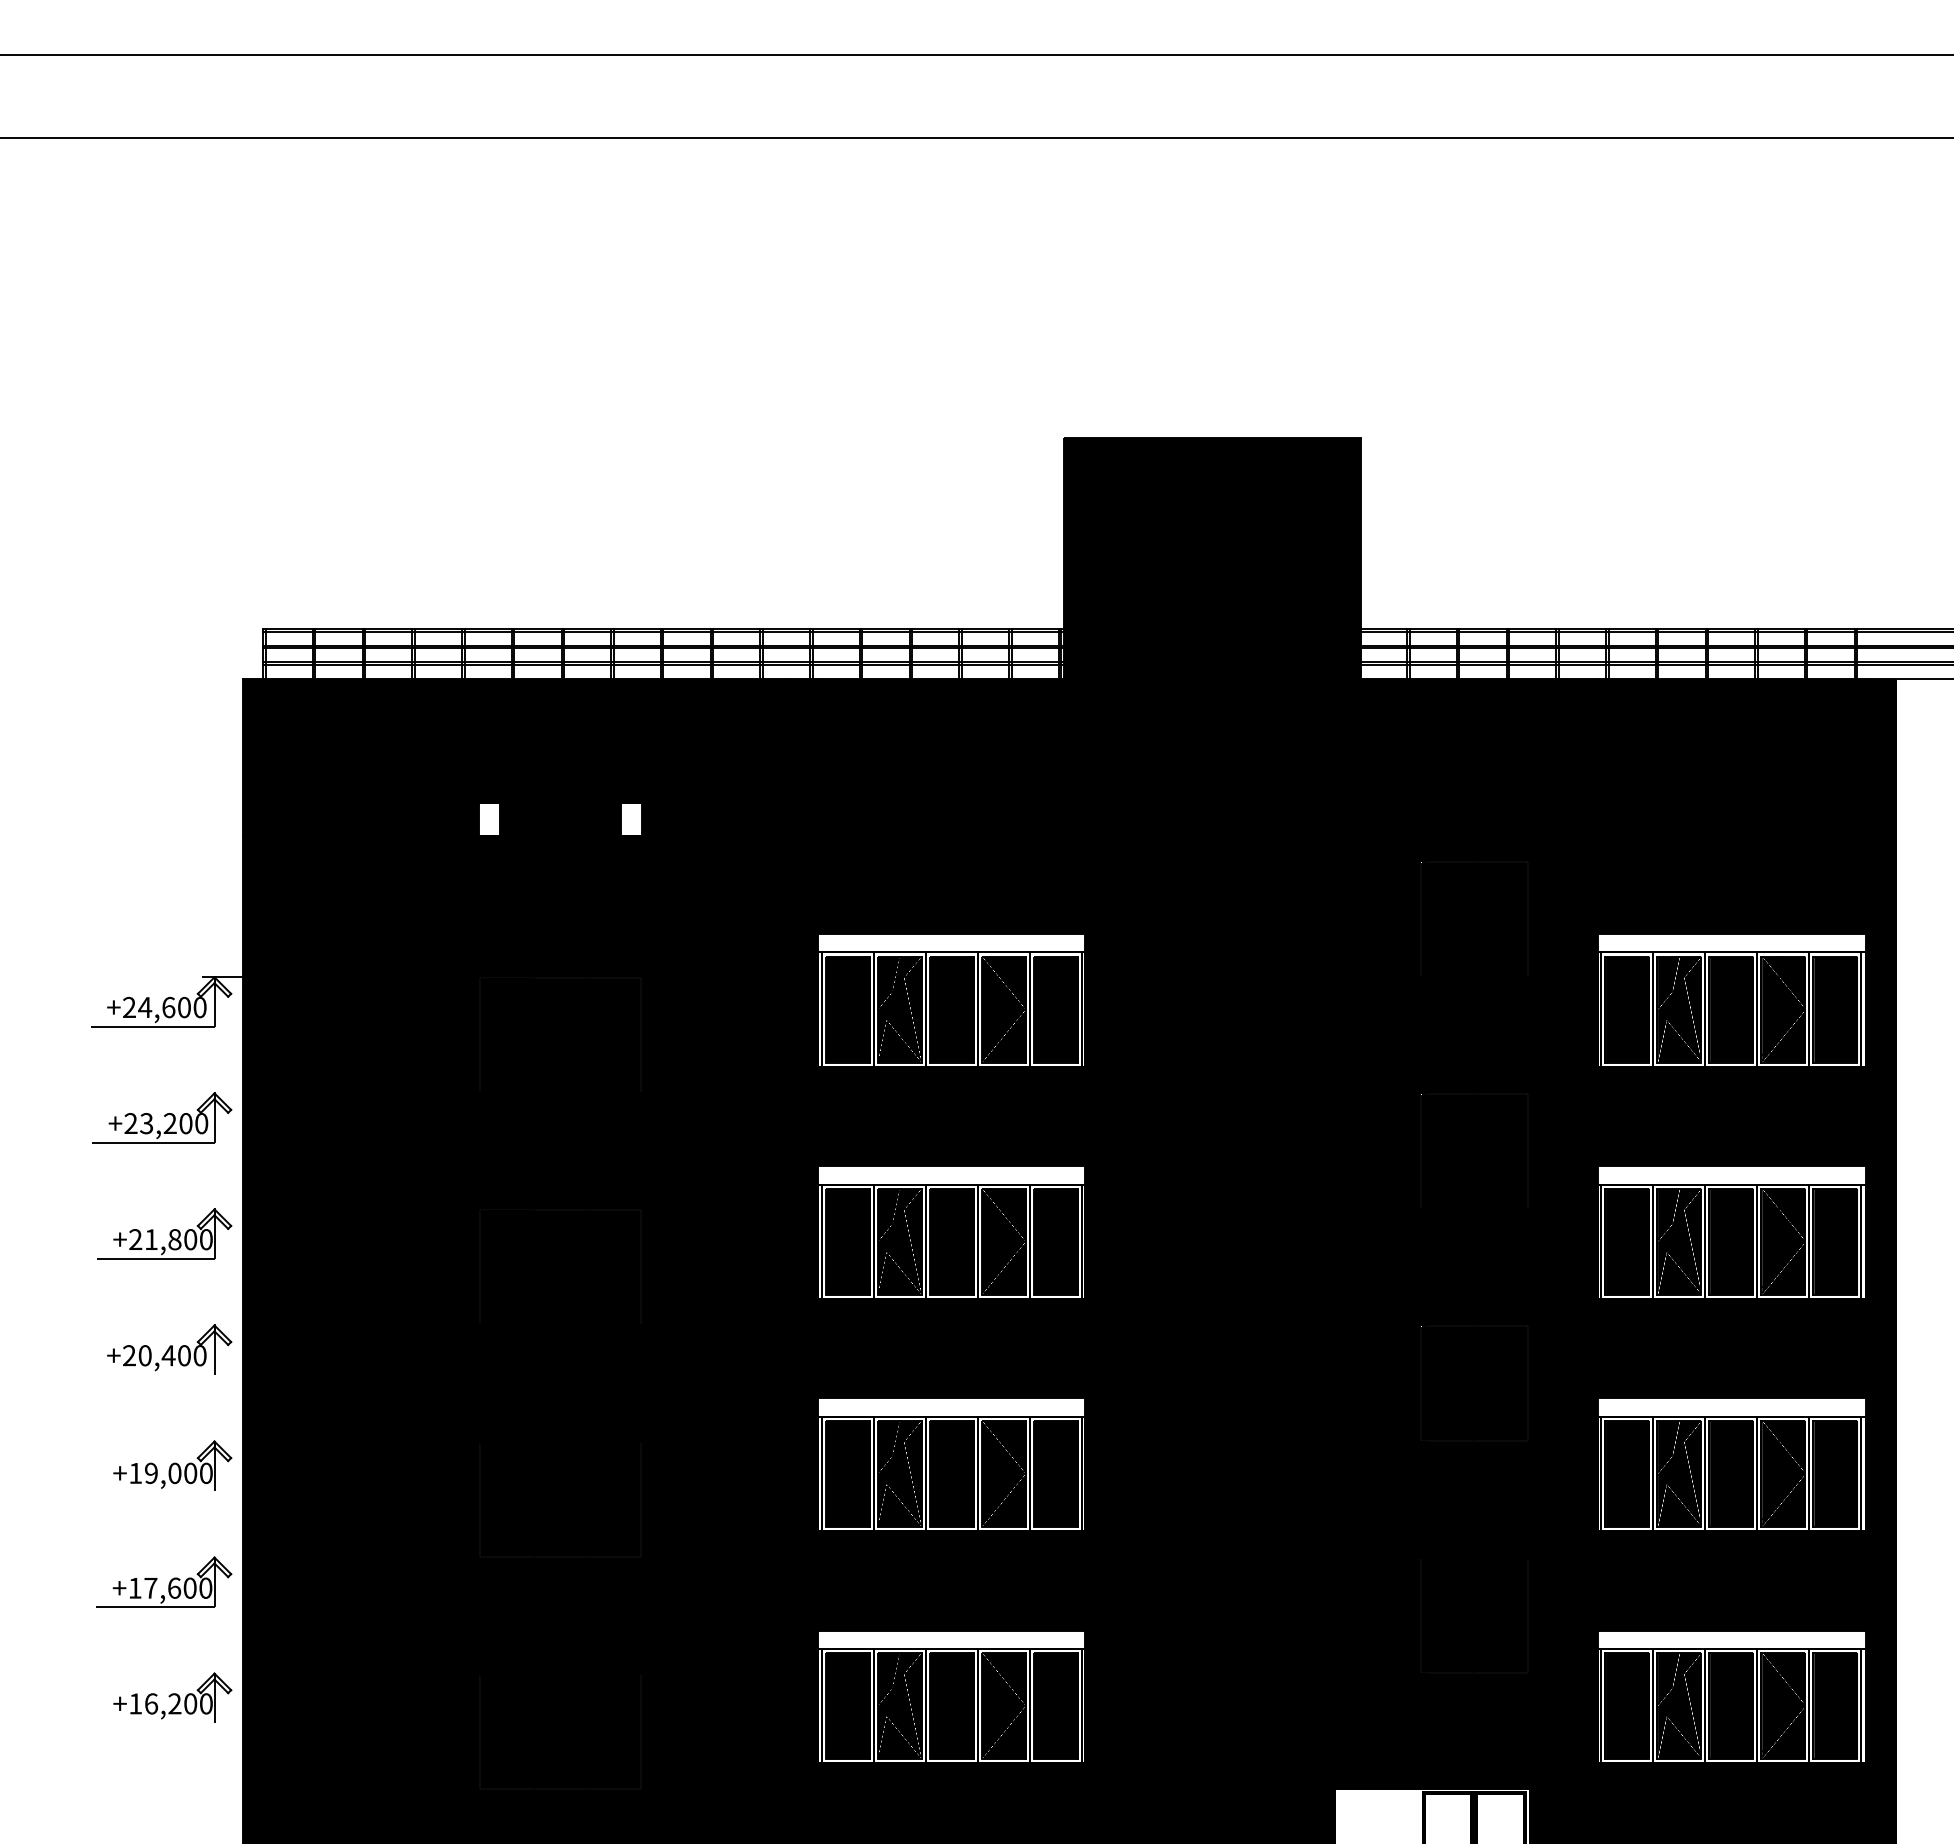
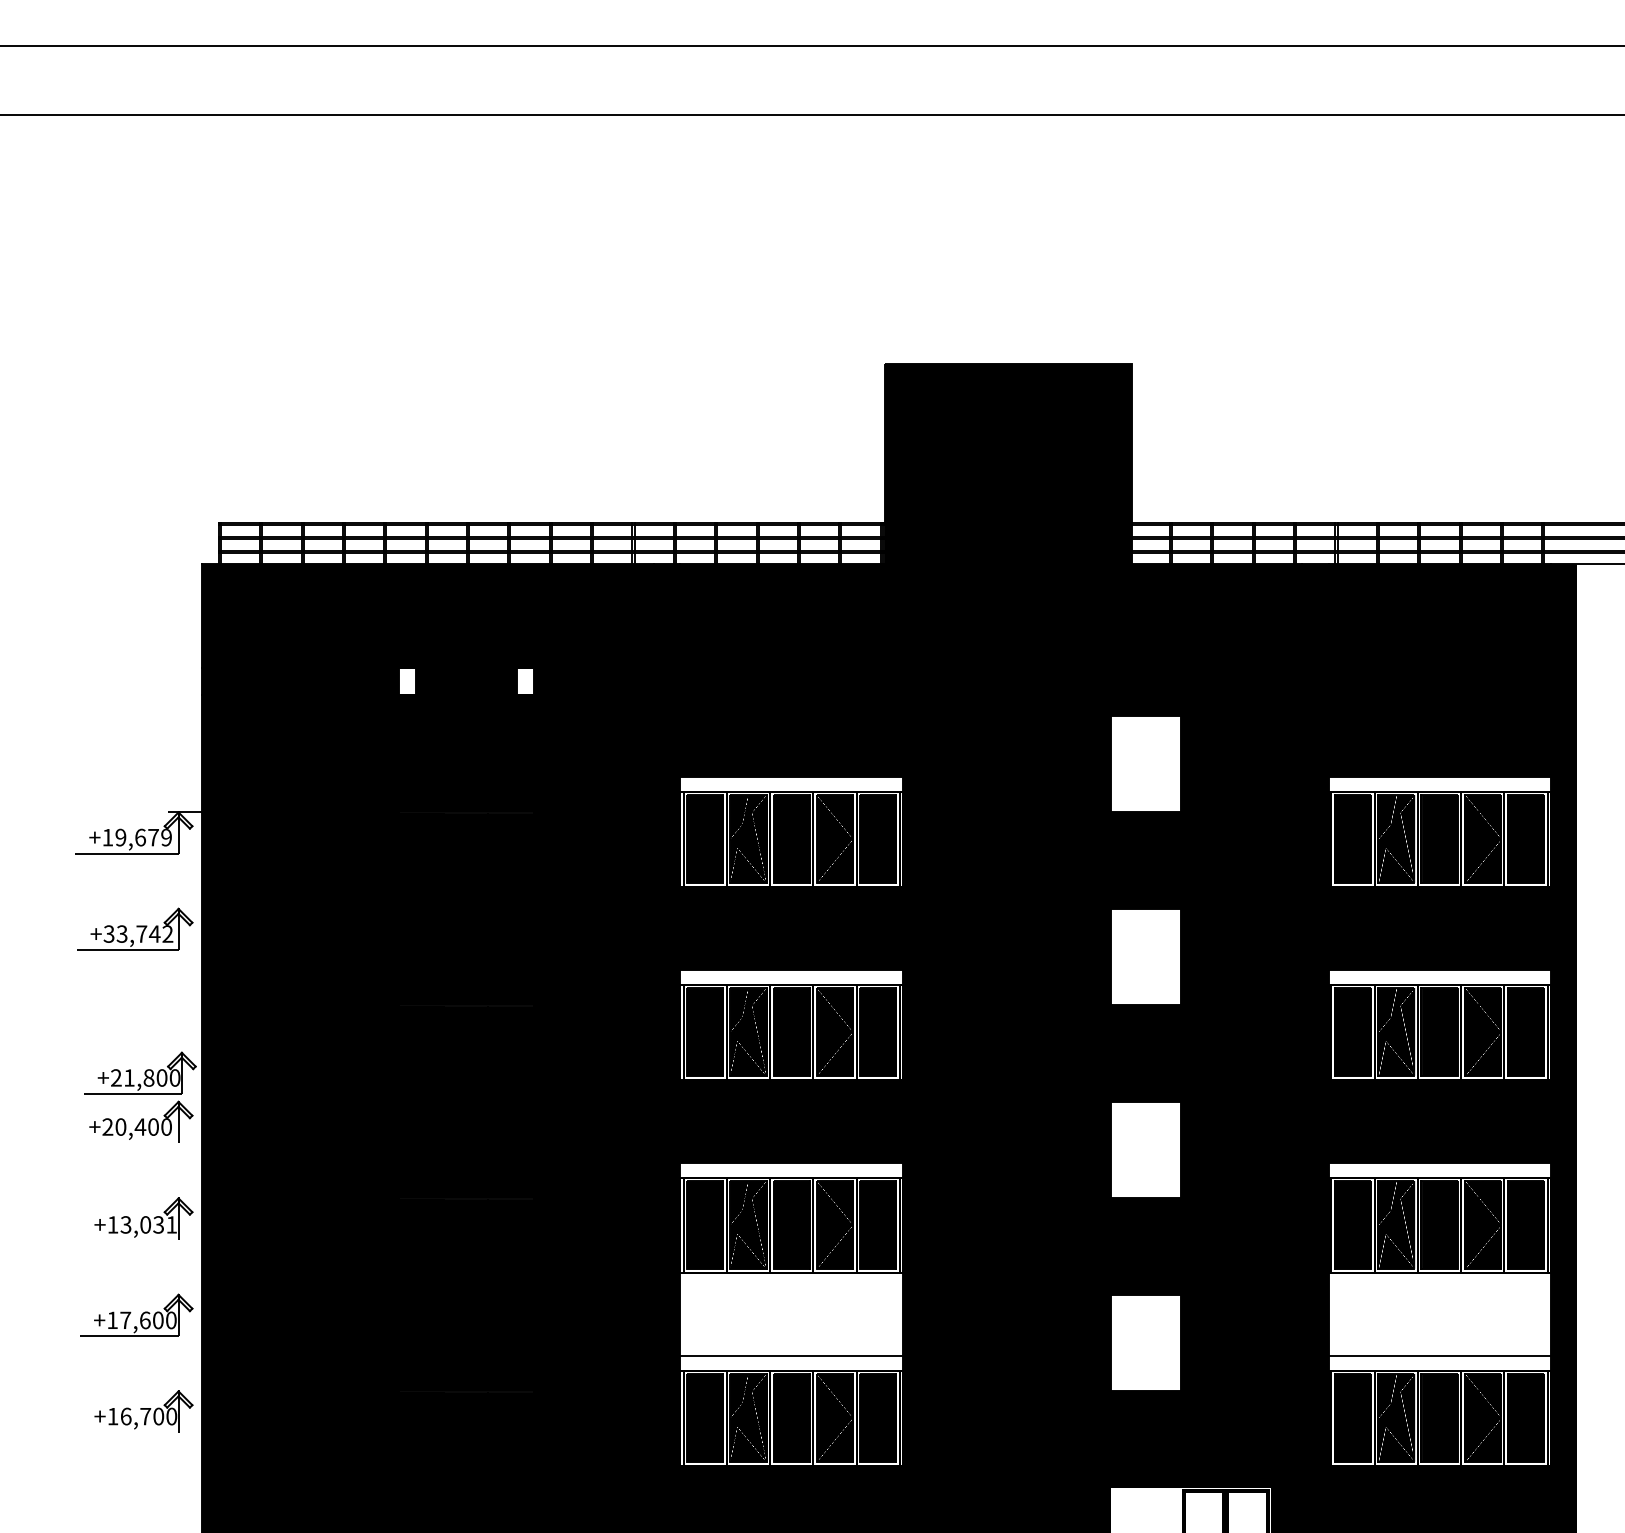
fill: (1377, 919) -> (1145, 764), removed
text: (164, 1007) -> (136, 837), +24,600 -> +19,679
text: (166, 1123) -> (138, 934), +23,200 -> +33,742
fill: (1377, 1151) -> (1145, 957), removed
part: (164, 1233) -> (140, 1072), moved
fill: (1377, 1383) -> (1145, 1150), removed
text: (178, 1473) -> (148, 1225), +19,000 -> +13,031
fill: (951, 1580) -> (791, 1313), removed
fill: (1731, 1580) -> (1439, 1313), removed
fill: (1377, 1615) -> (1145, 1343), removed
text: (174, 1703) -> (145, 1416), +16,200 -> +16,700

